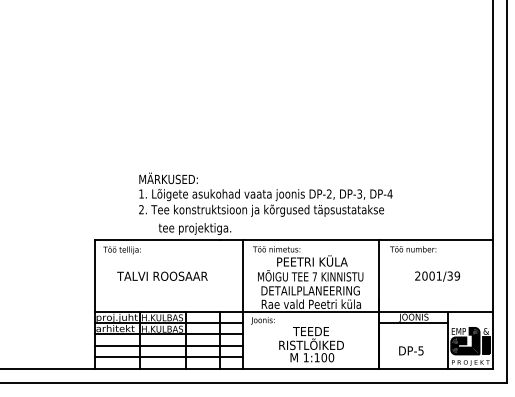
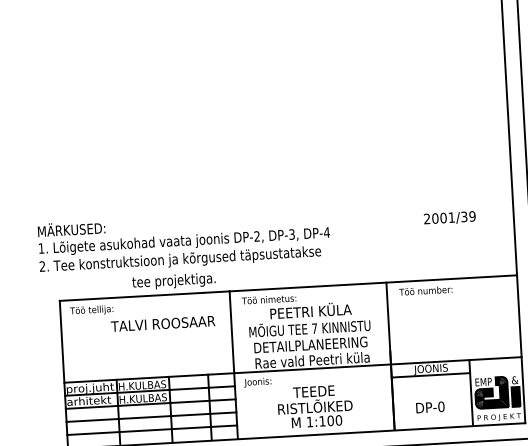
text: (265, 194) -> (183, 241), moved
text: (162, 275) -> (163, 322), moved
text: (437, 276) -> (449, 218), moved
text: (420, 350) -> (440, 406), DP-5 -> DP-0

